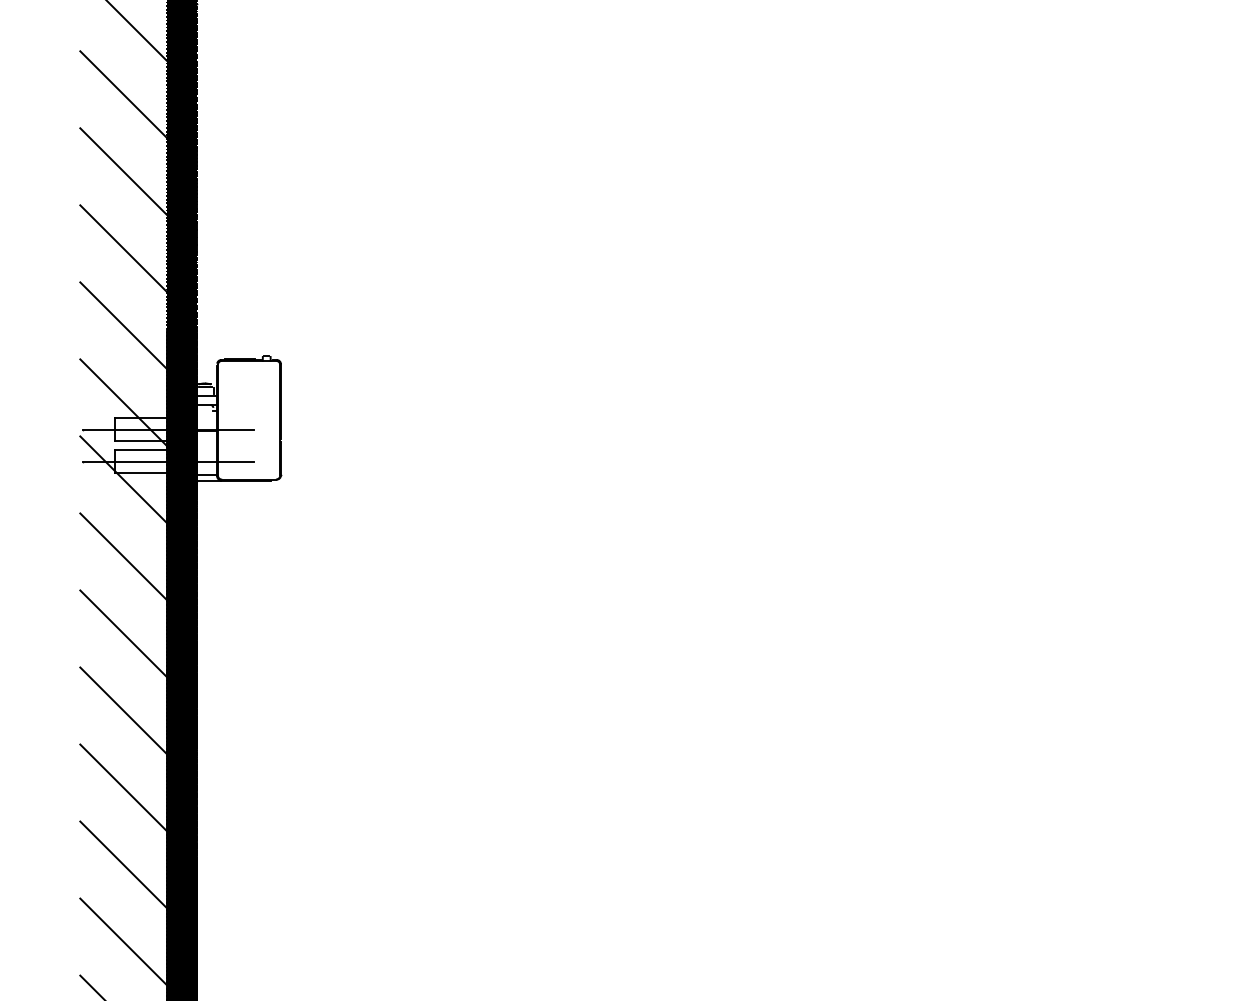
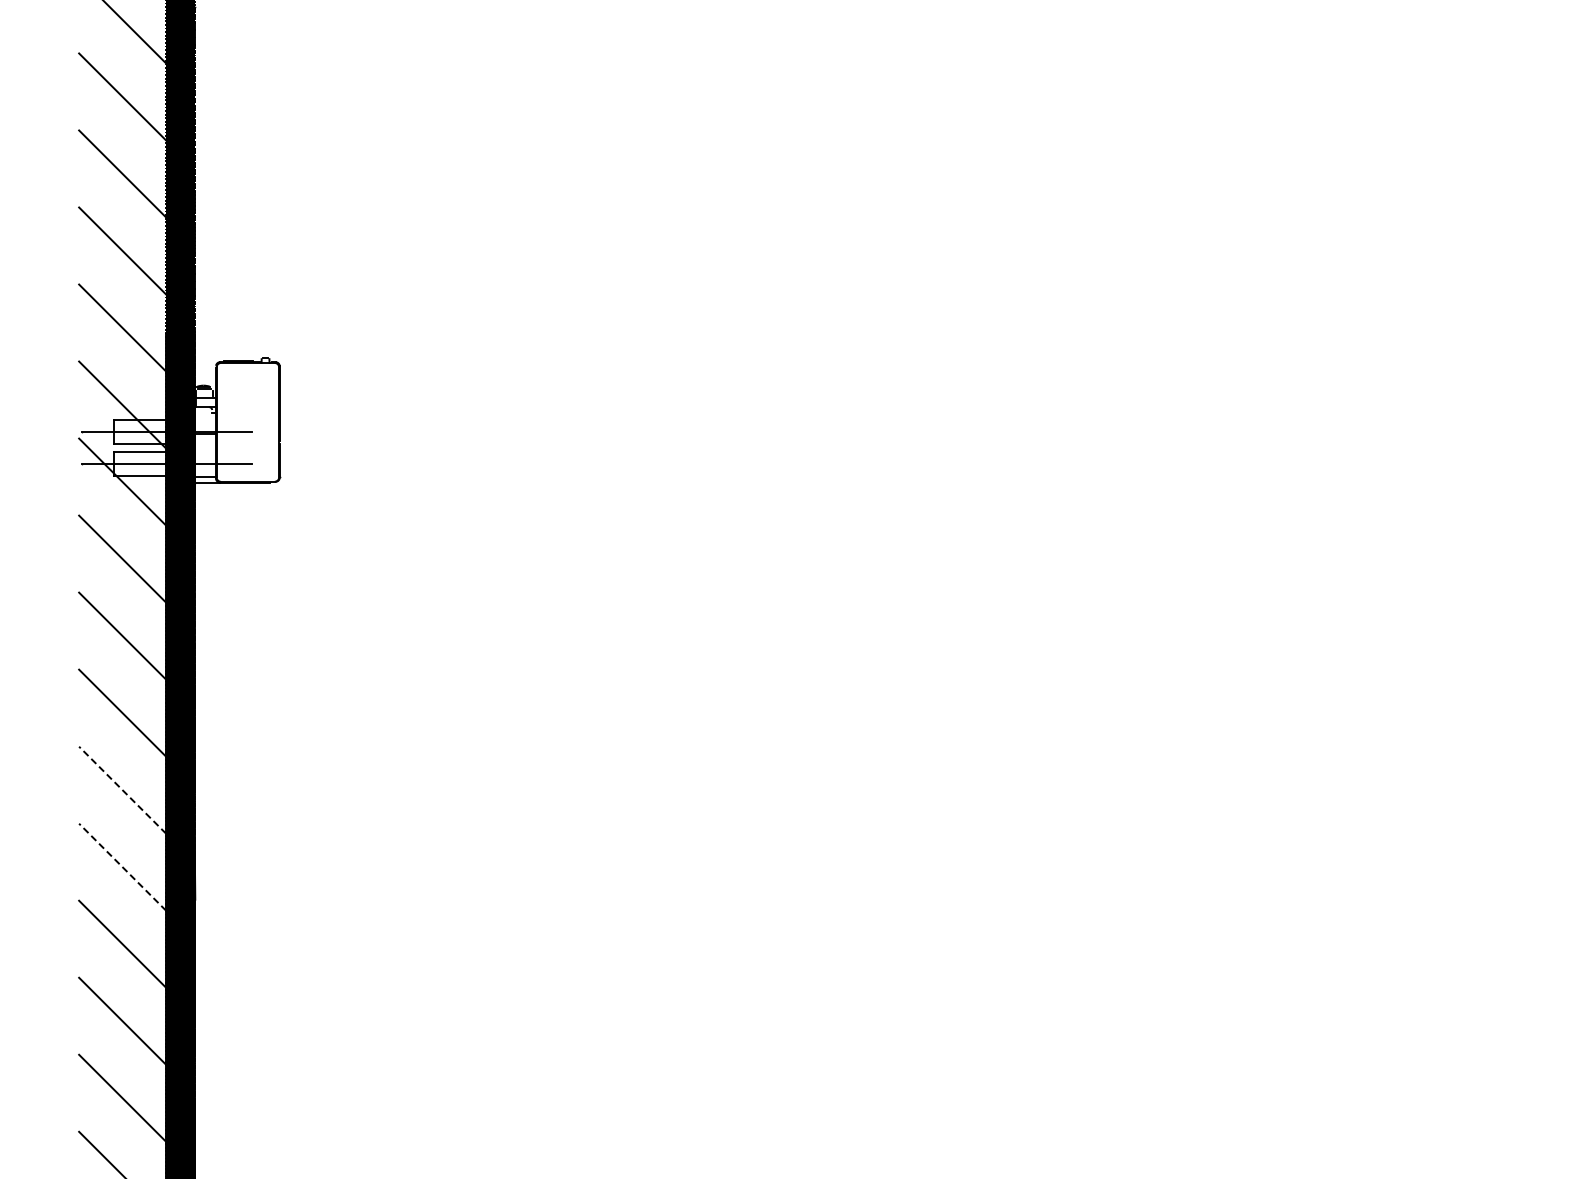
line: (123, 788) -> (122, 790), solid -> dashed
line: (123, 865) -> (122, 867), solid -> dashed

